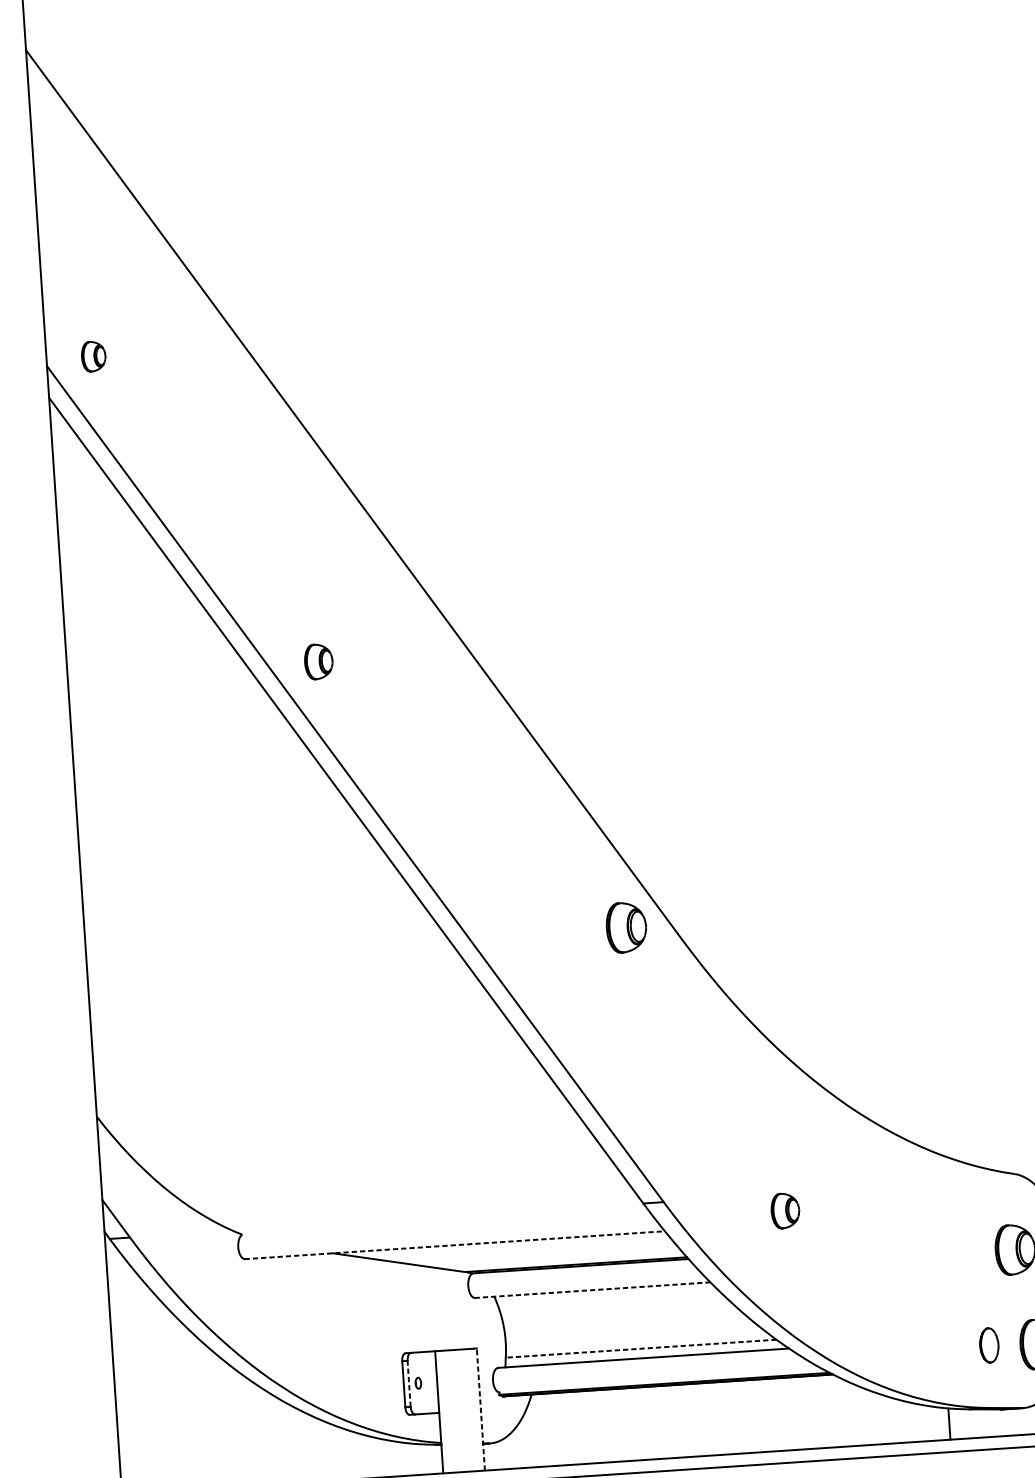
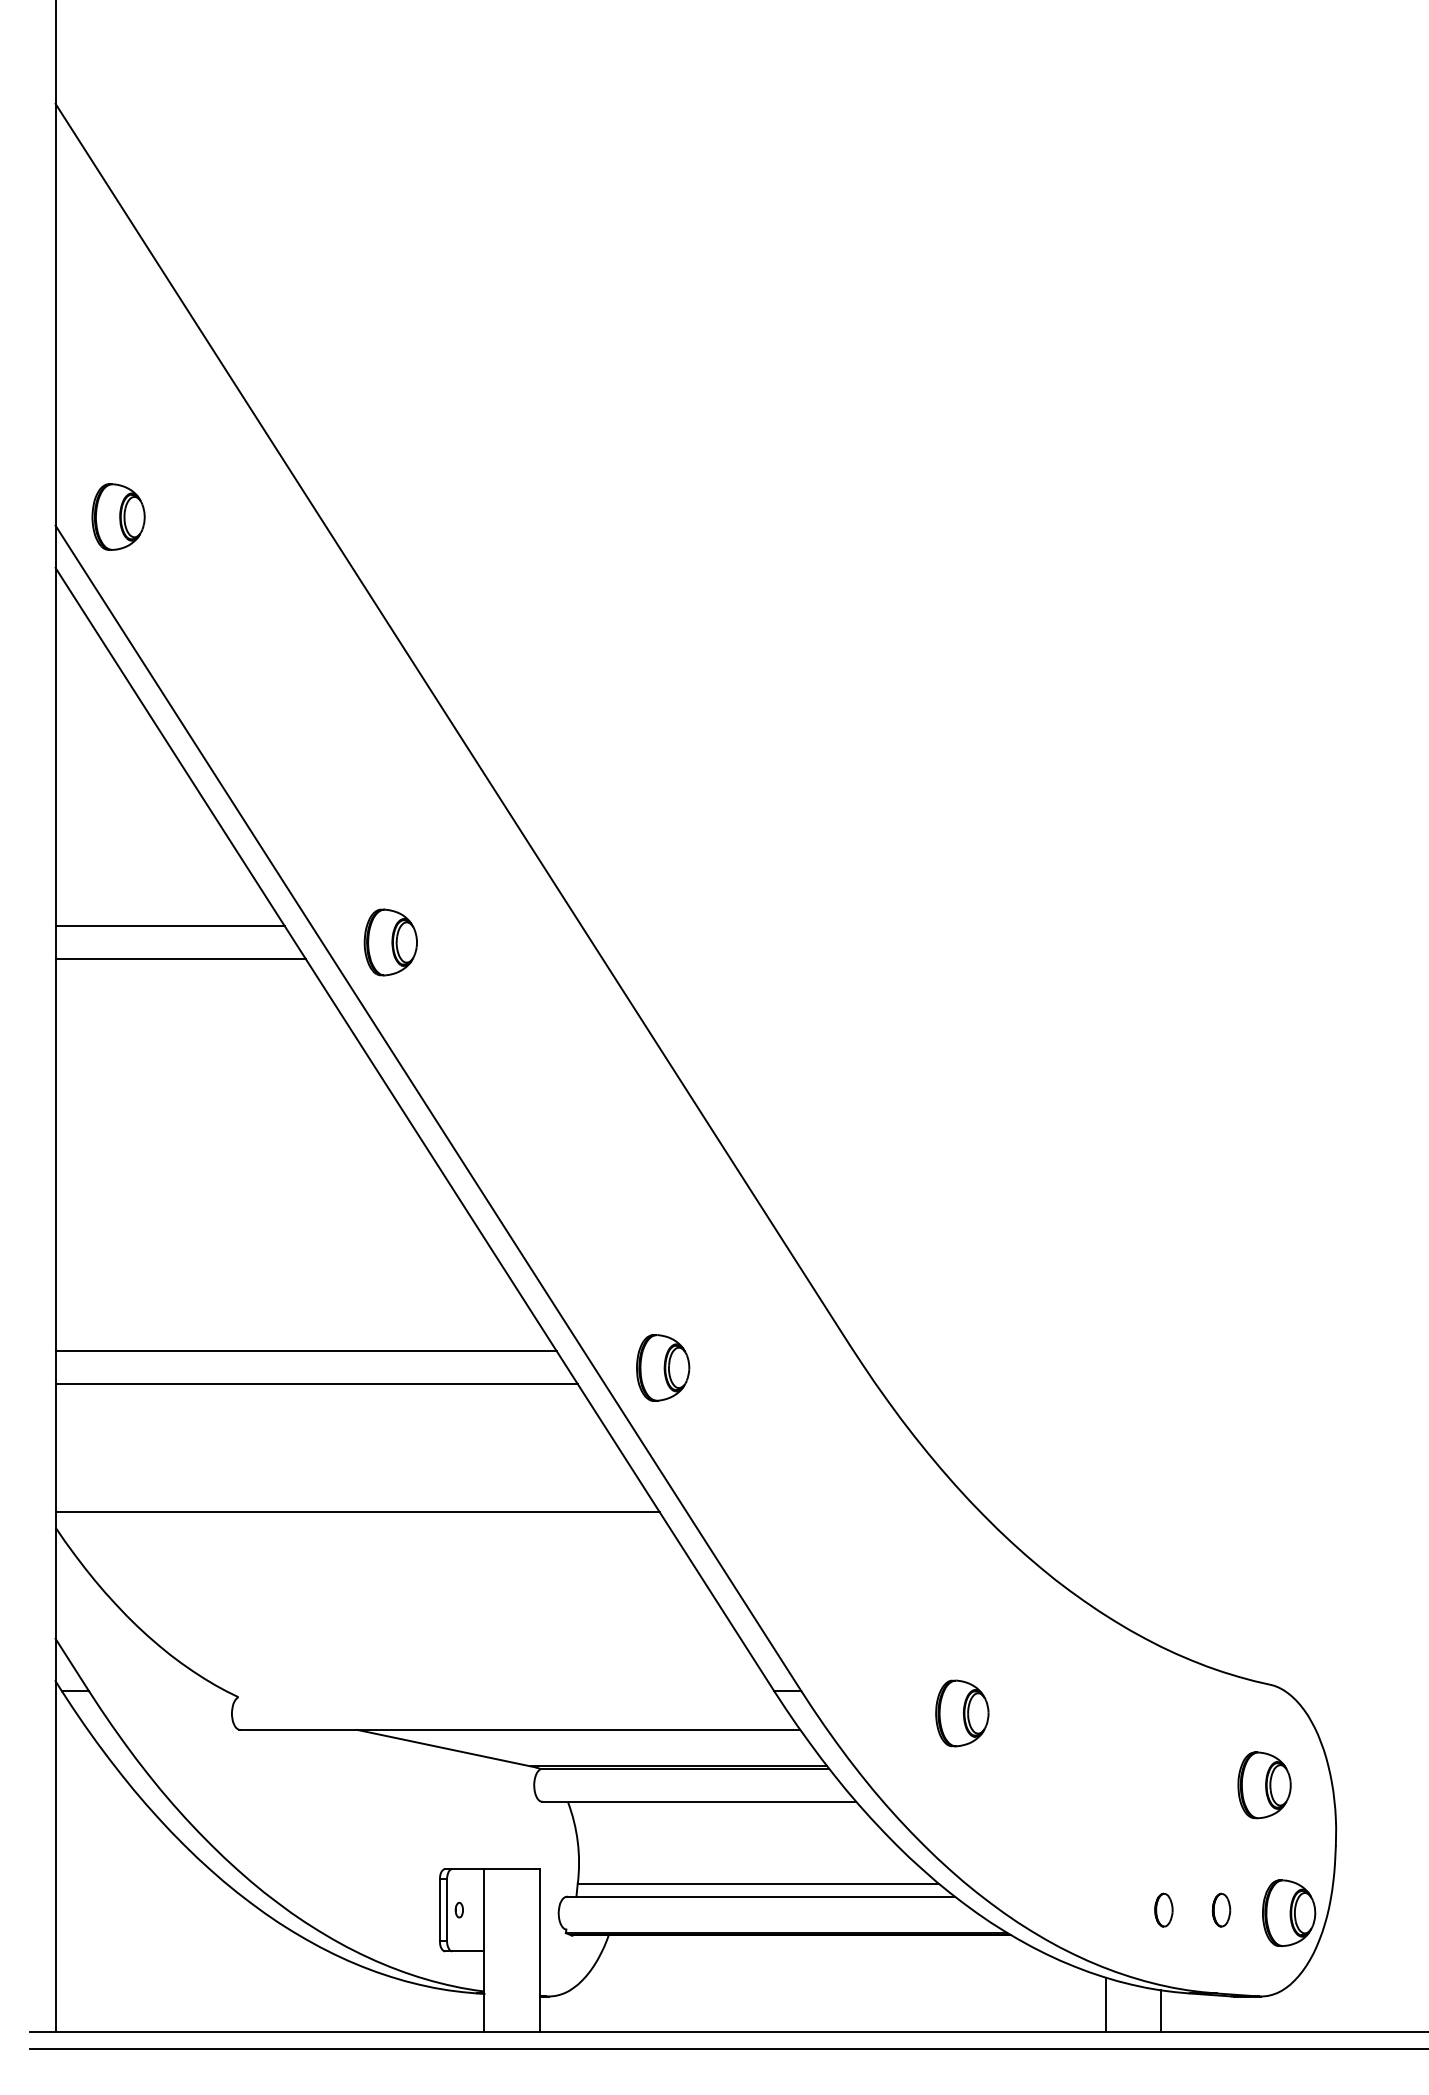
part: (93, 356) -> (118, 516), size x1.67
line: (152, 660) -> (169, 926), added
part: (318, 661) -> (390, 942), size x1.43
line: (162, 684) -> (180, 959), added
part: (626, 927) -> (663, 1367), moved
line: (275, 972) -> (305, 1351), added
line: (285, 996) -> (316, 1384), added
line: (322, 1090) -> (357, 1512), added
part: (785, 1210) -> (962, 1713), size x1.43
line: (454, 1244) -> (519, 1729), dashed -> solid
line: (592, 1289) -> (699, 1801), dashed -> solid
part: (989, 1344) -> (1221, 1909), size x0.71
part: (945, 1347) -> (1163, 1909), added
line: (641, 1348) -> (758, 1883), dashed -> solid
line: (408, 1384) -> (446, 1910), dashed -> solid
line: (481, 1409) -> (540, 1950), dashed -> solid
line: (907, 1421) -> (1105, 2004), added

